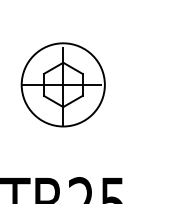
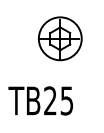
part: (63, 84) -> (60, 38), moved

